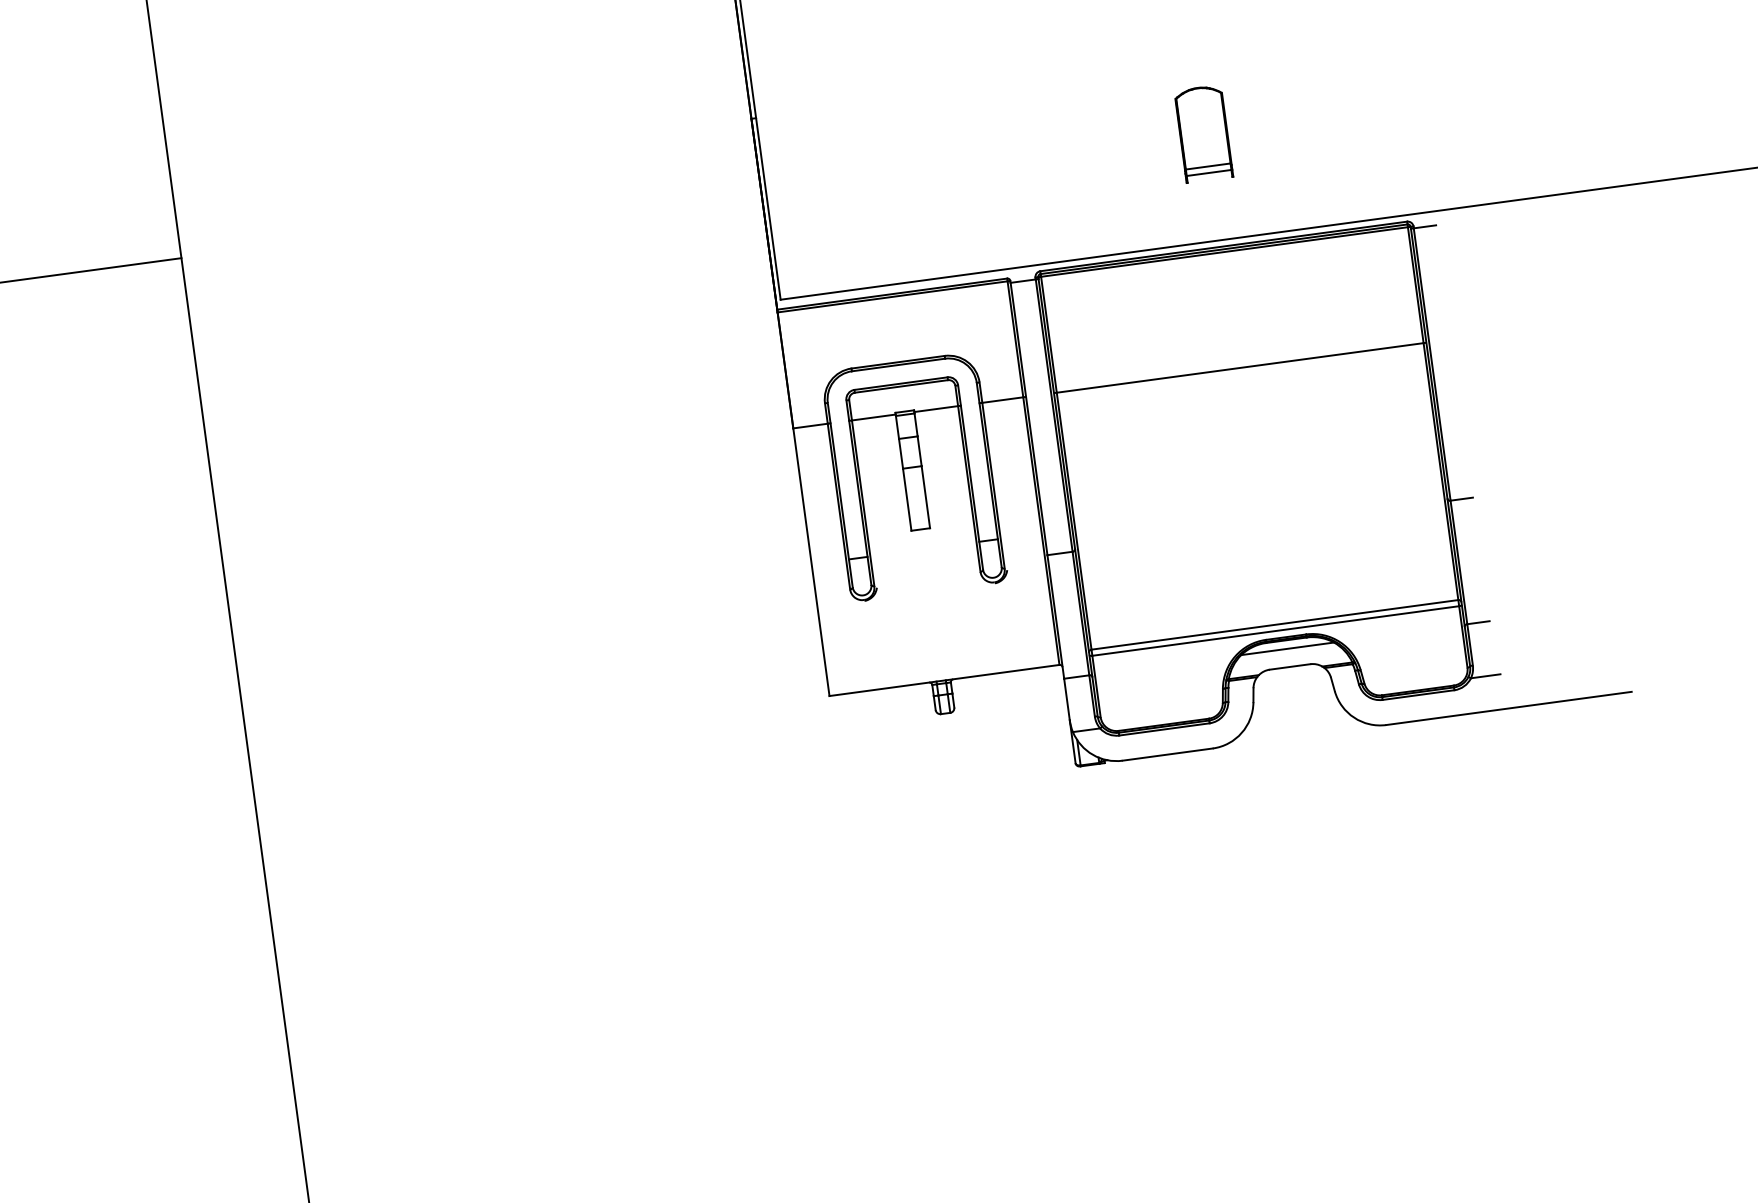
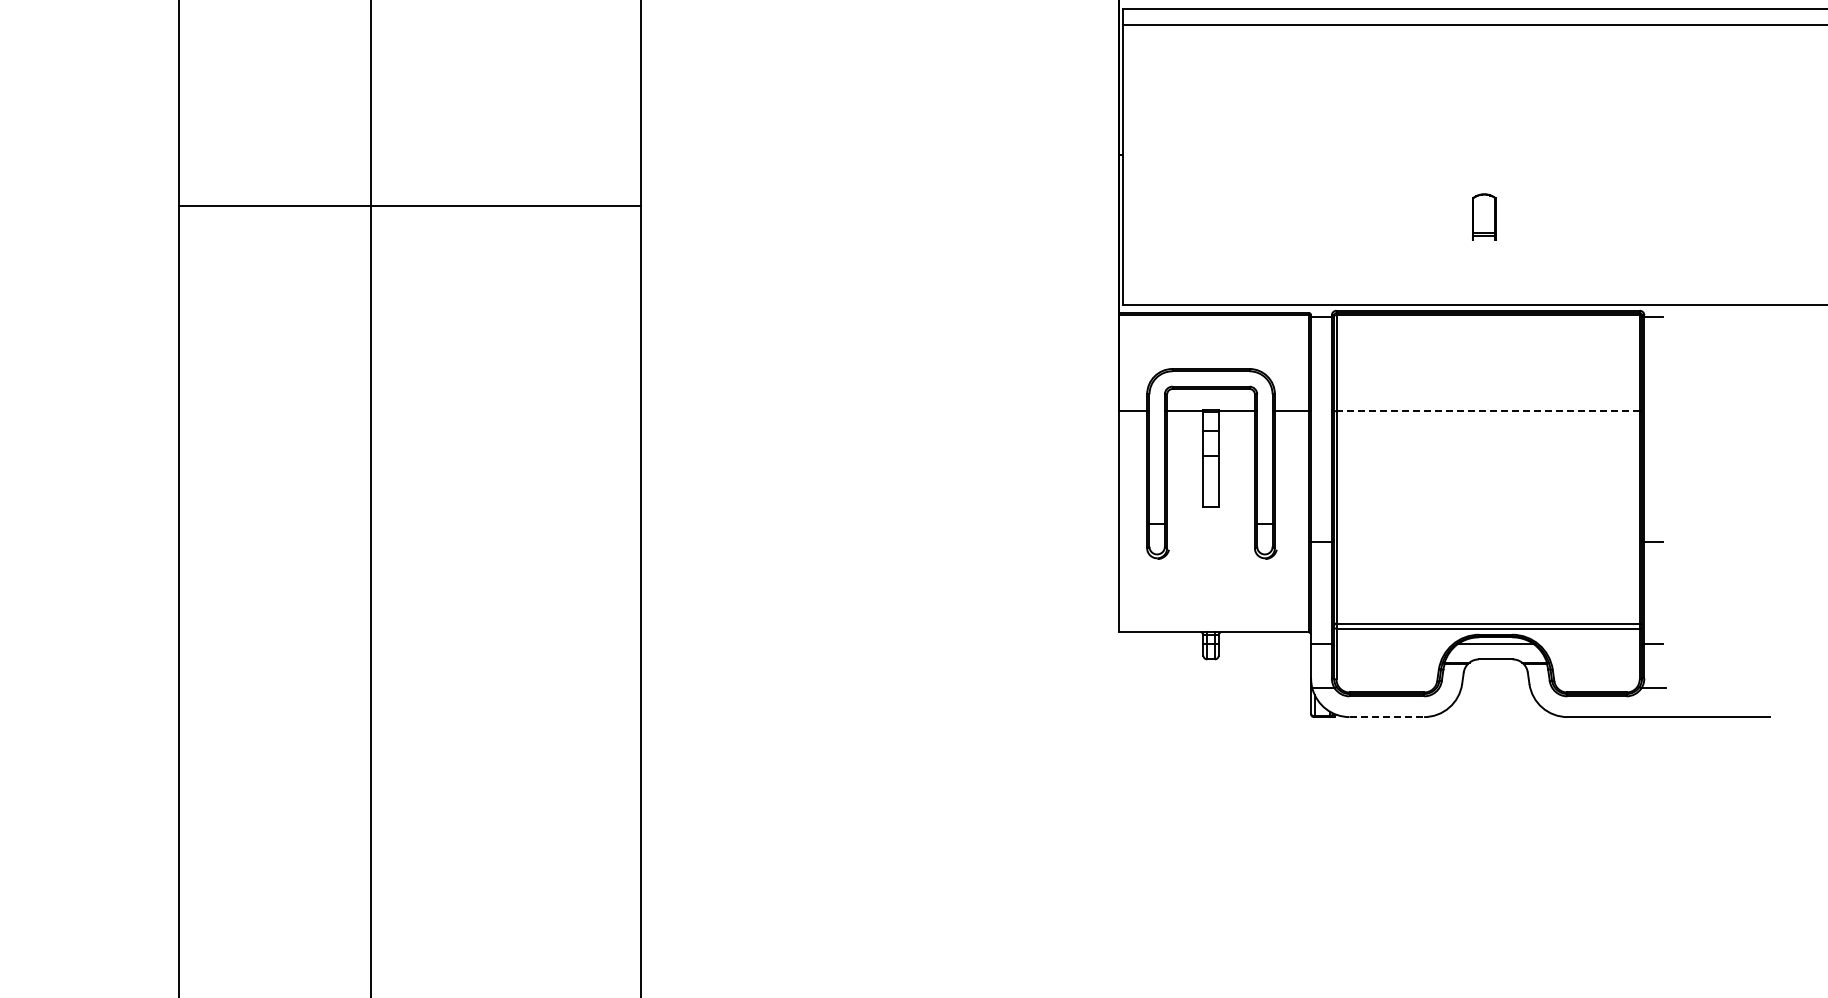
part: (1203, 133) -> (1484, 216), size x0.6
line: (1240, 368) -> (1488, 411), solid -> dashed
line: (1168, 754) -> (1387, 717), solid -> dashed

